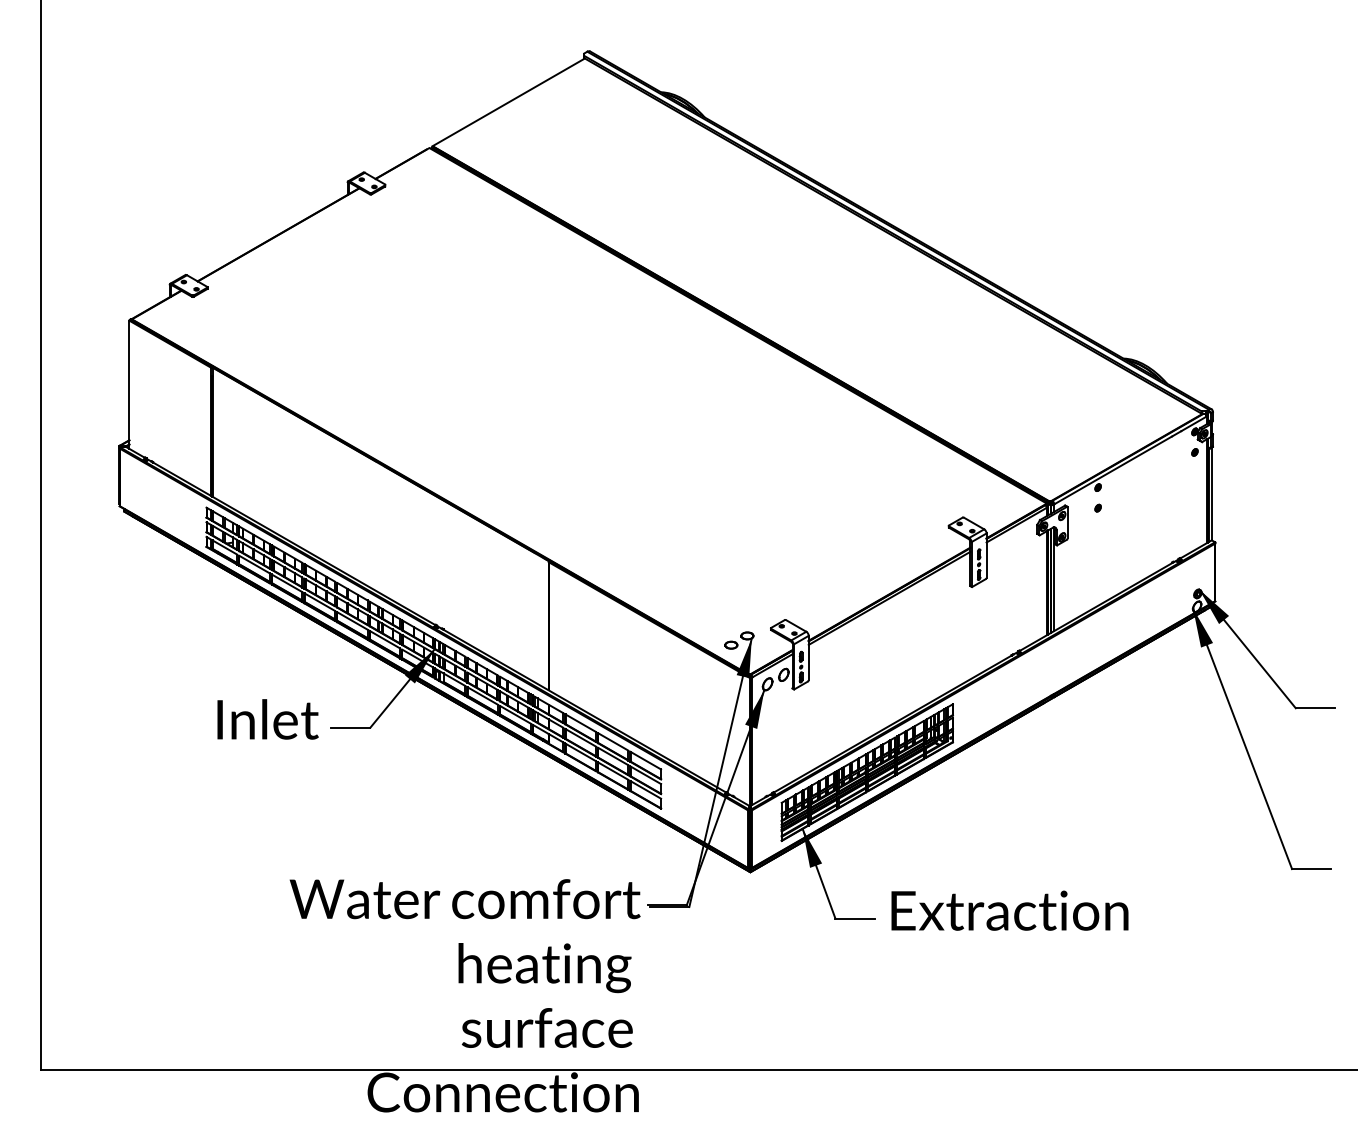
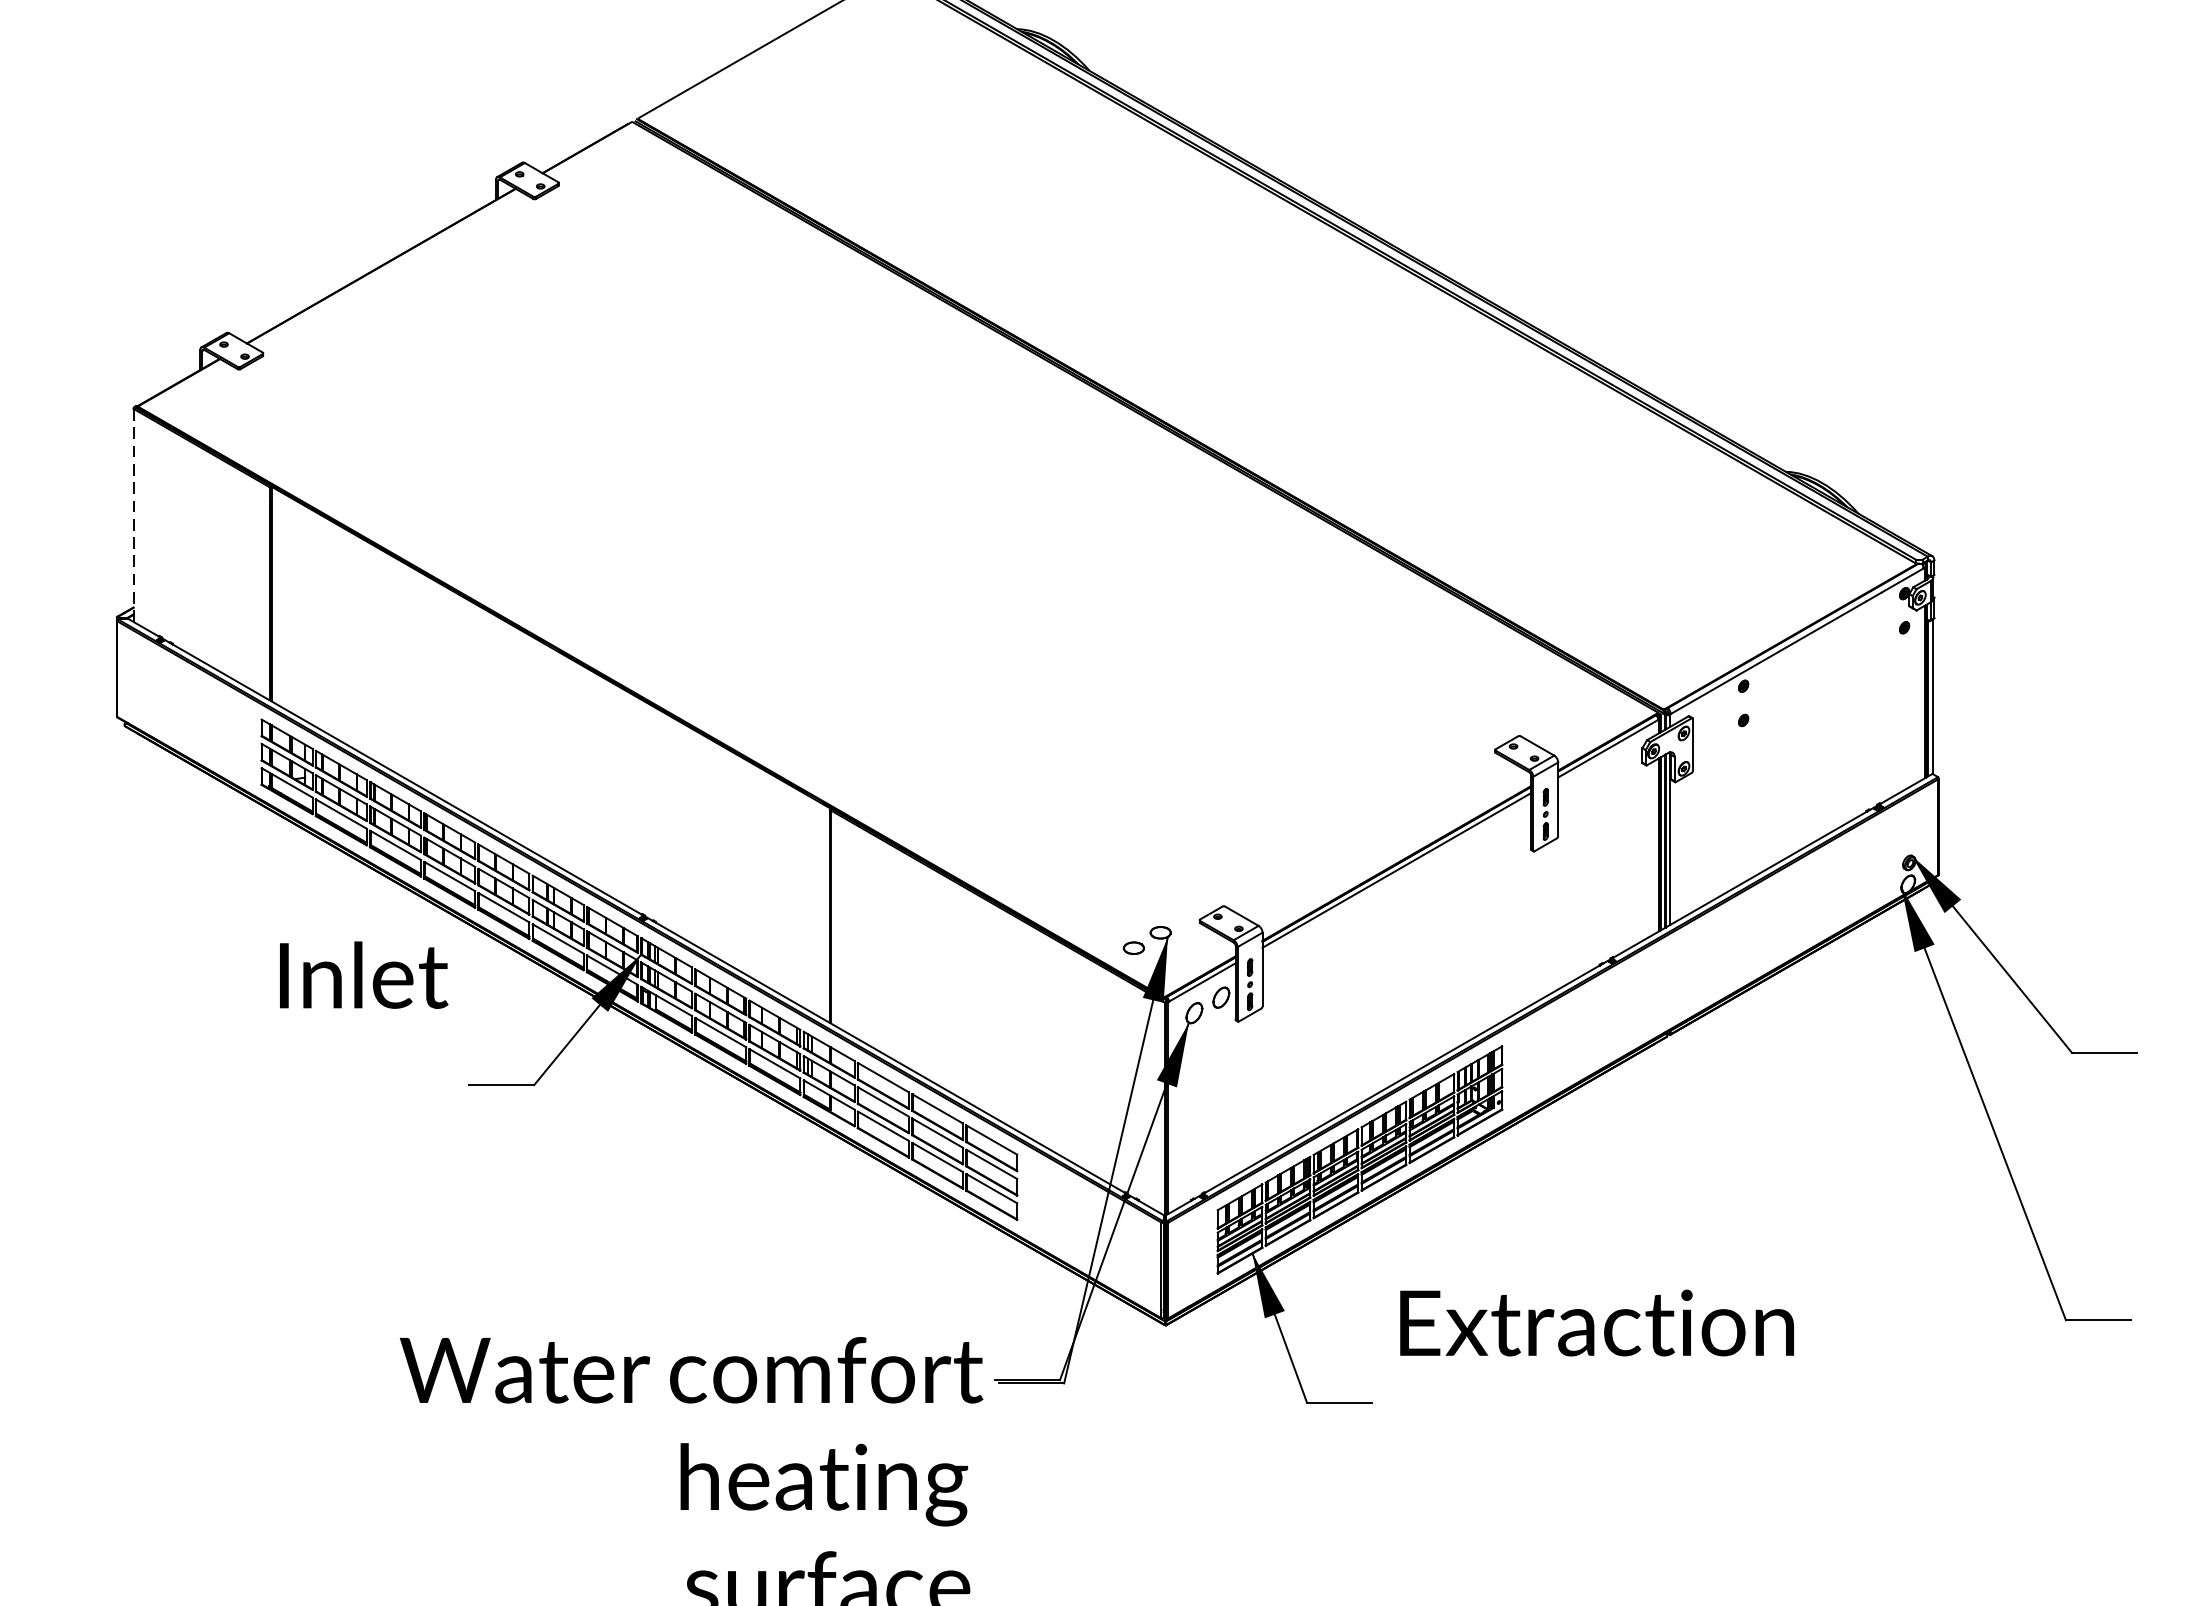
line: (129, 384) -> (133, 514), solid -> dashed
text: (267, 719) -> (363, 975), moved
text: (1009, 910) -> (1596, 1322), moved

